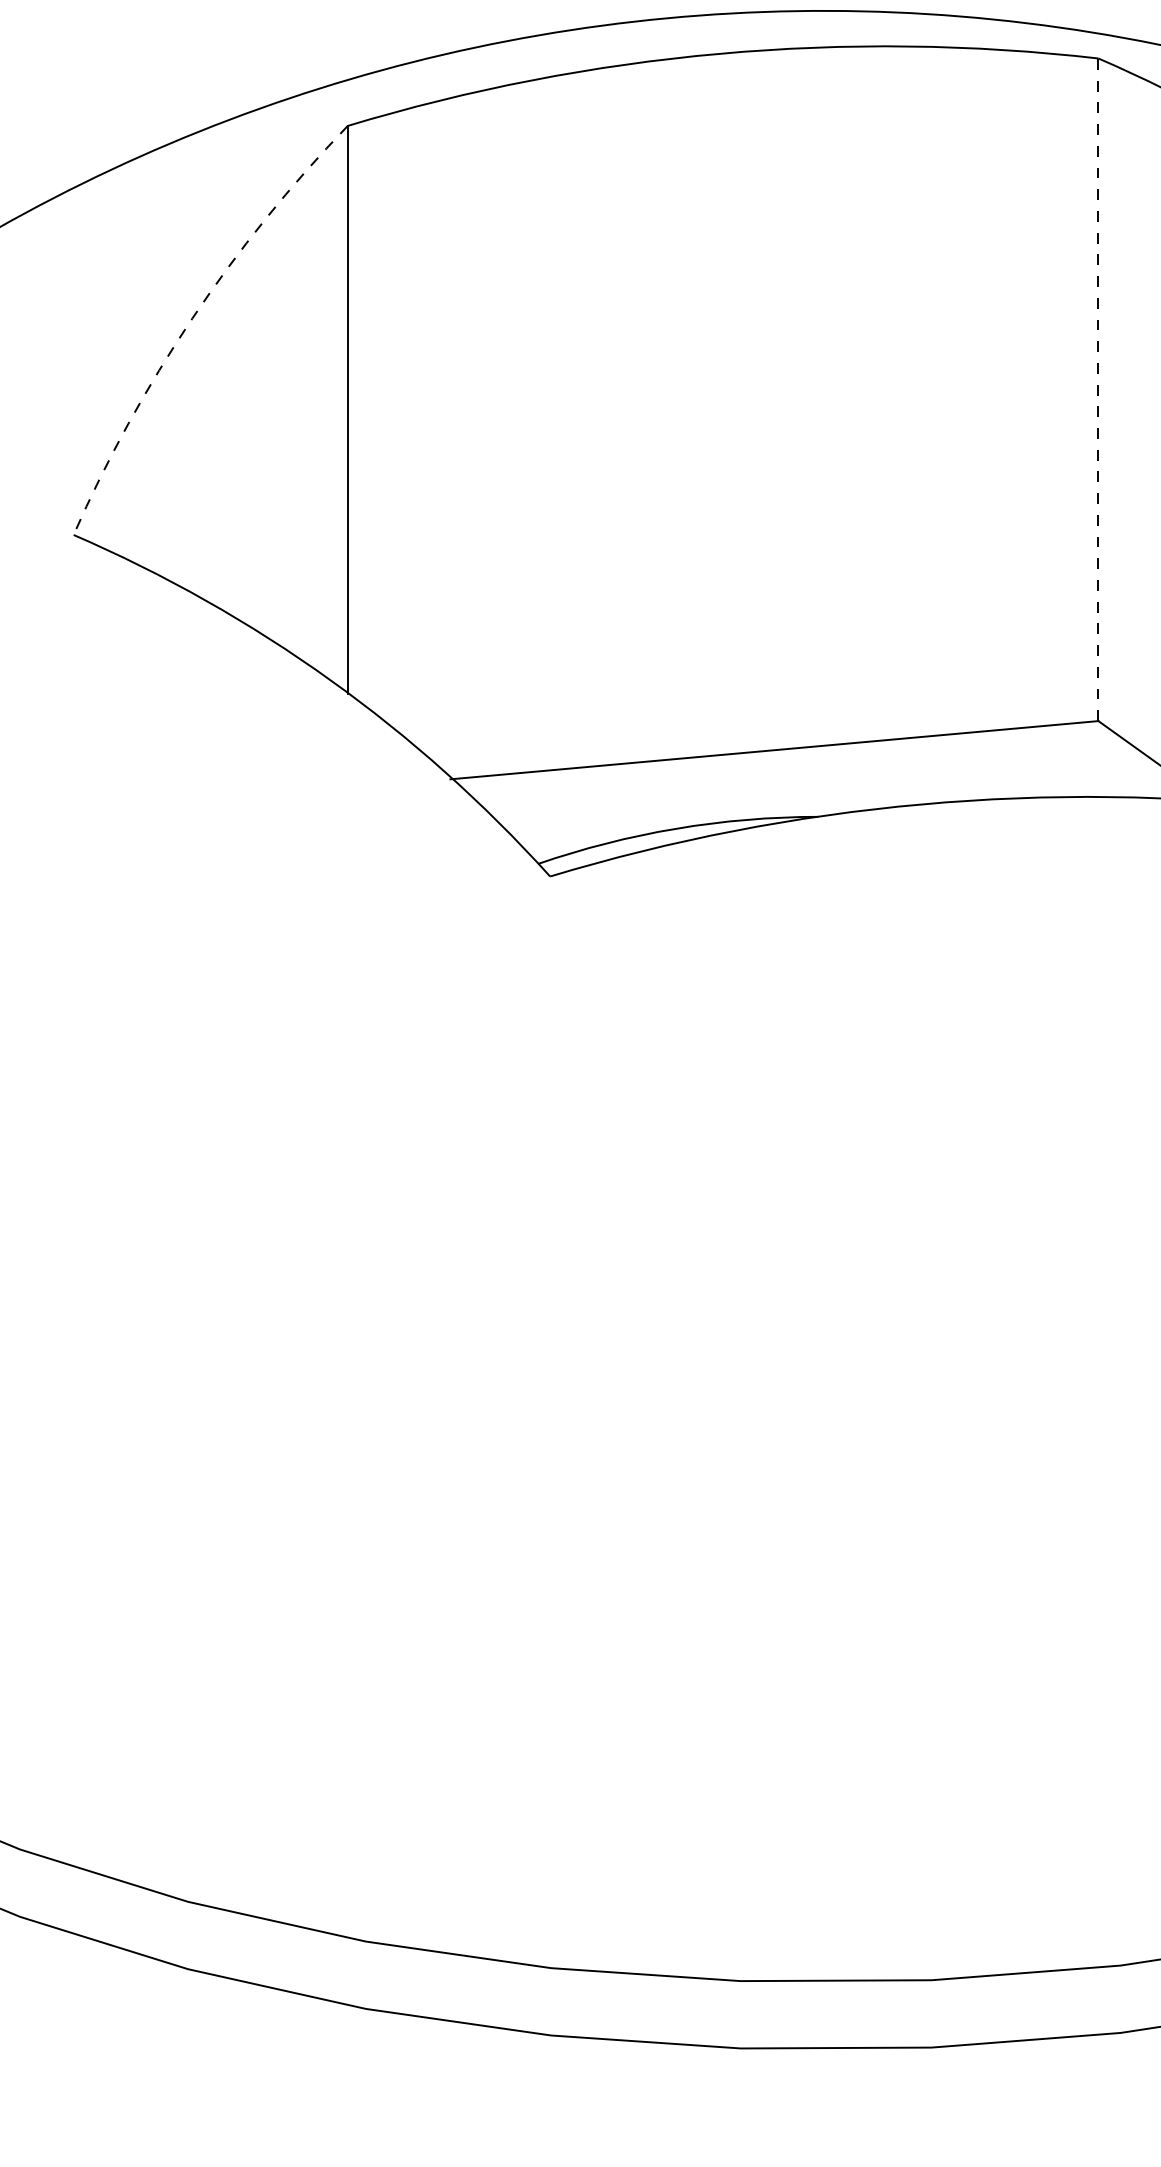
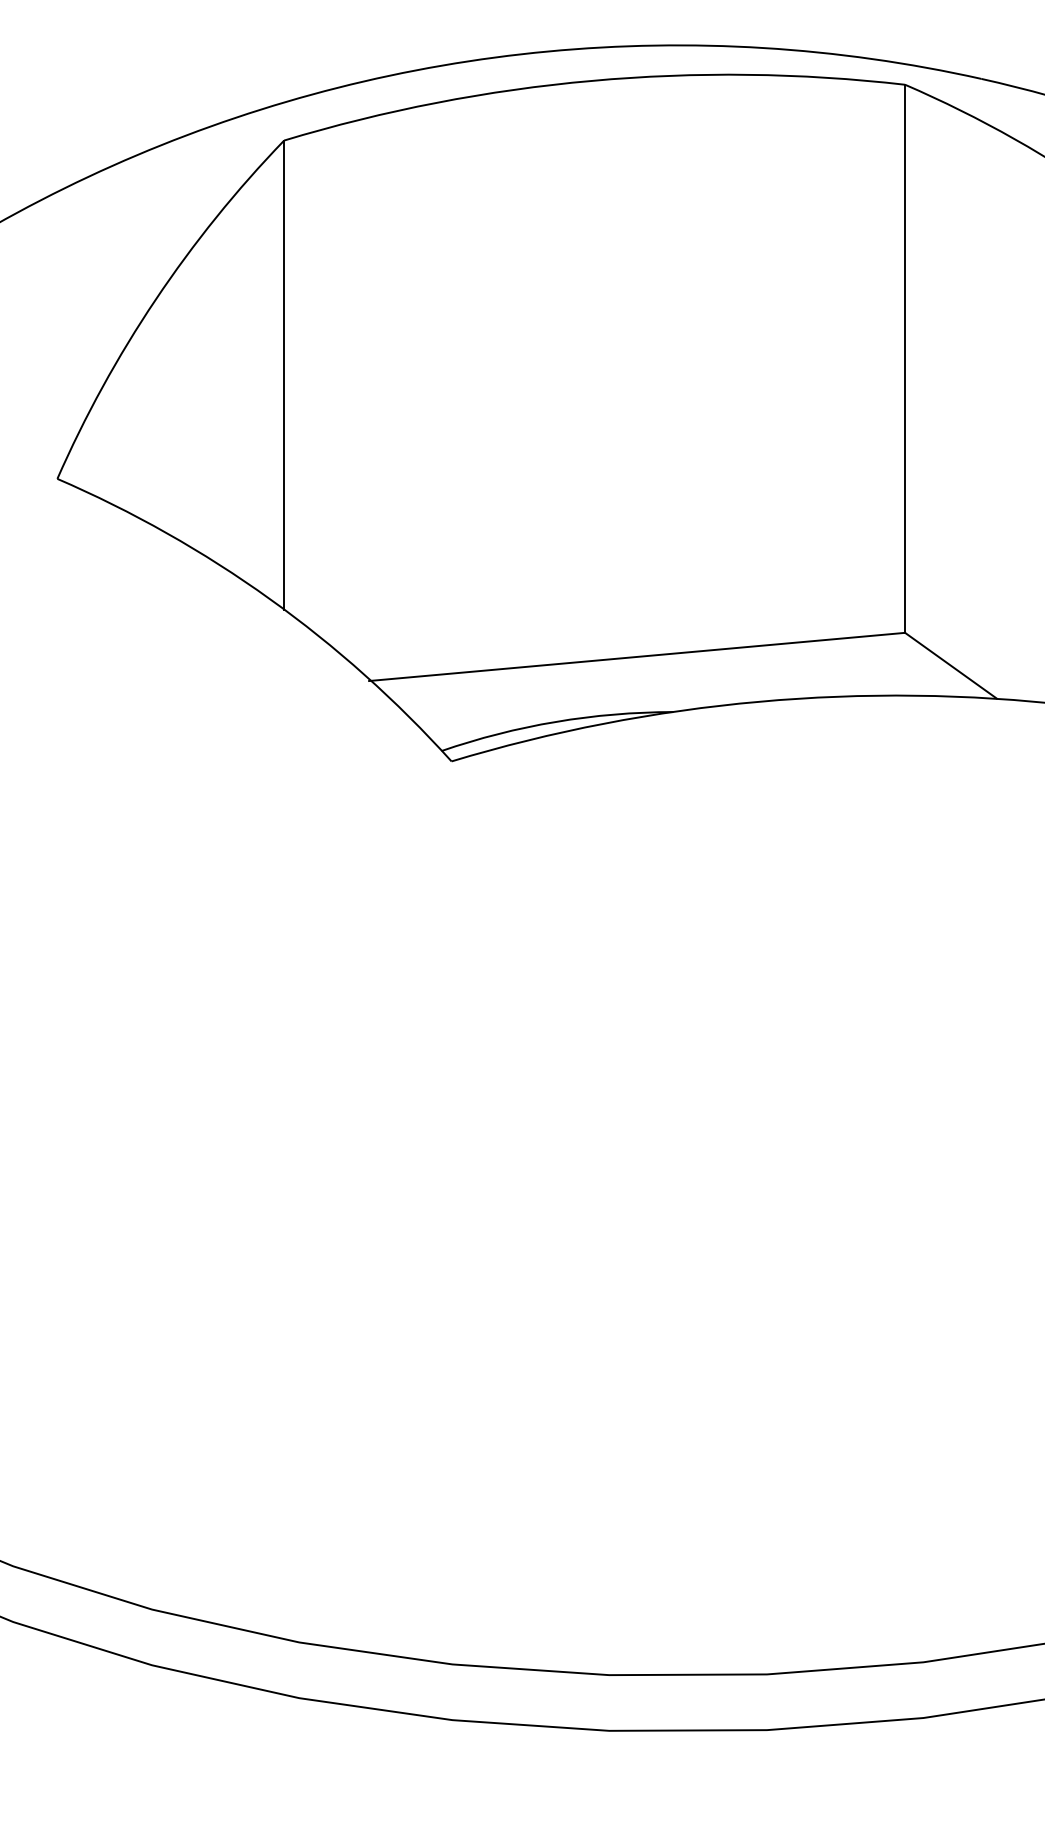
arc: (192, 318) -> (155, 299), dashed -> solid
line: (1098, 389) -> (905, 358), dashed -> solid

